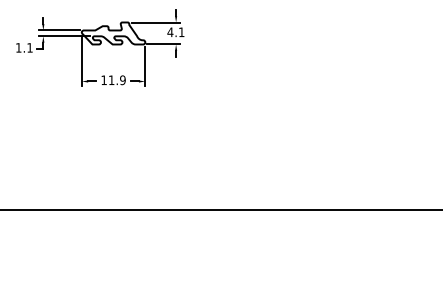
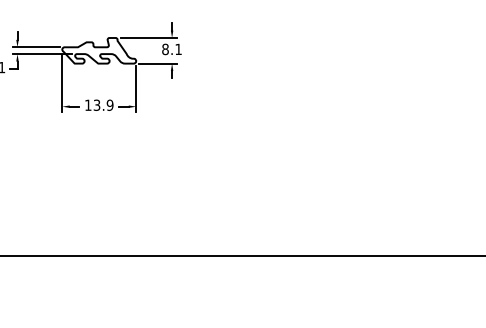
text: (170, 32) -> (165, 49), 4.1 -> 8.1
text: (111, 80) -> (96, 105), 11.9 -> 13.9

